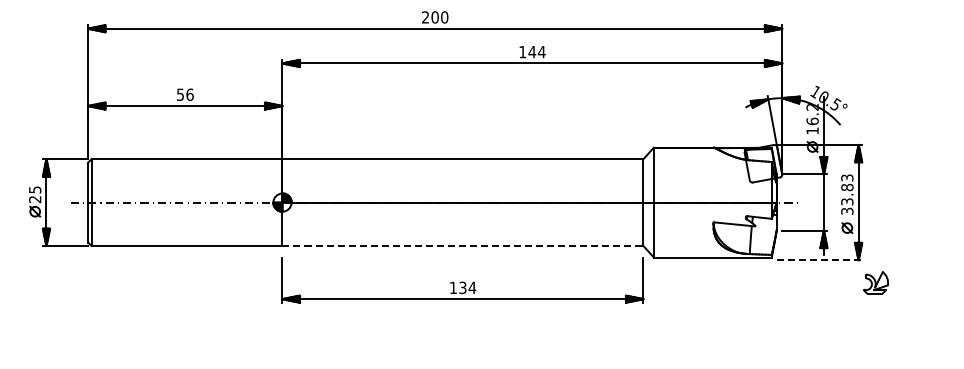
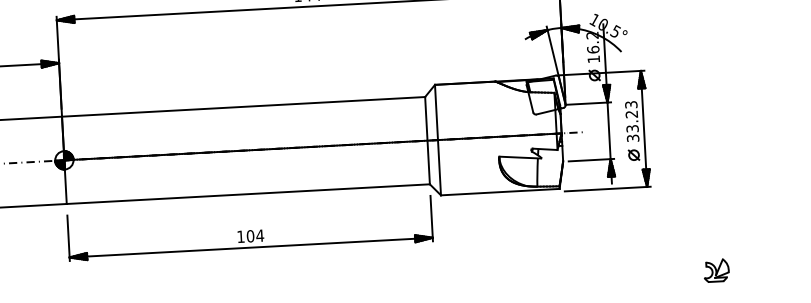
text: (847, 187) -> (631, 114), 33.83 -> 33.23
line: (463, 246) -> (248, 194), dashed -> solid
line: (819, 260) -> (607, 189), dashed -> solid
part: (875, 282) -> (716, 270), moved
text: (462, 287) -> (250, 235), 134 -> 104

